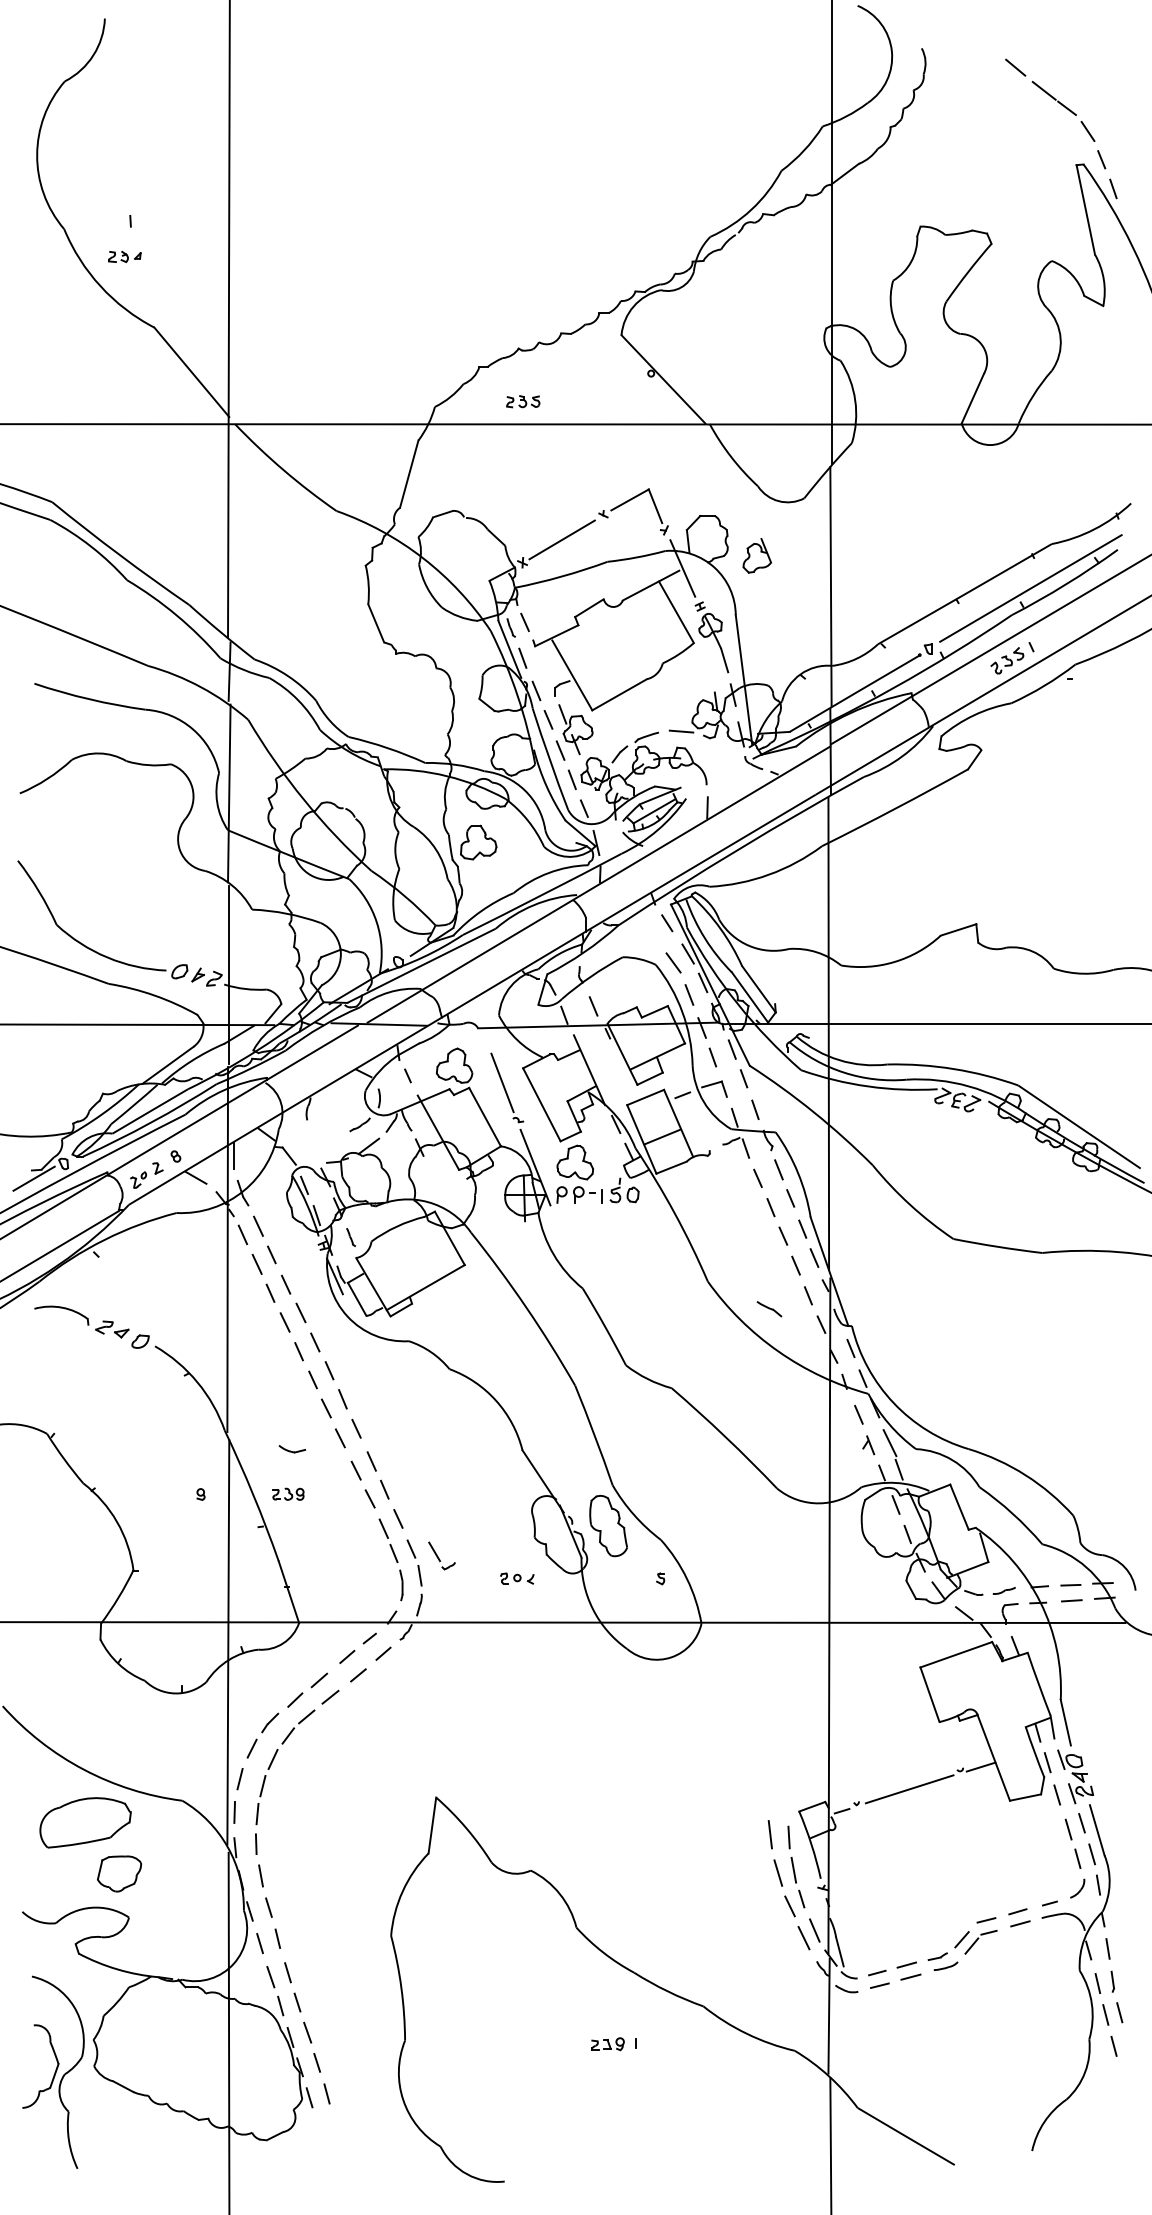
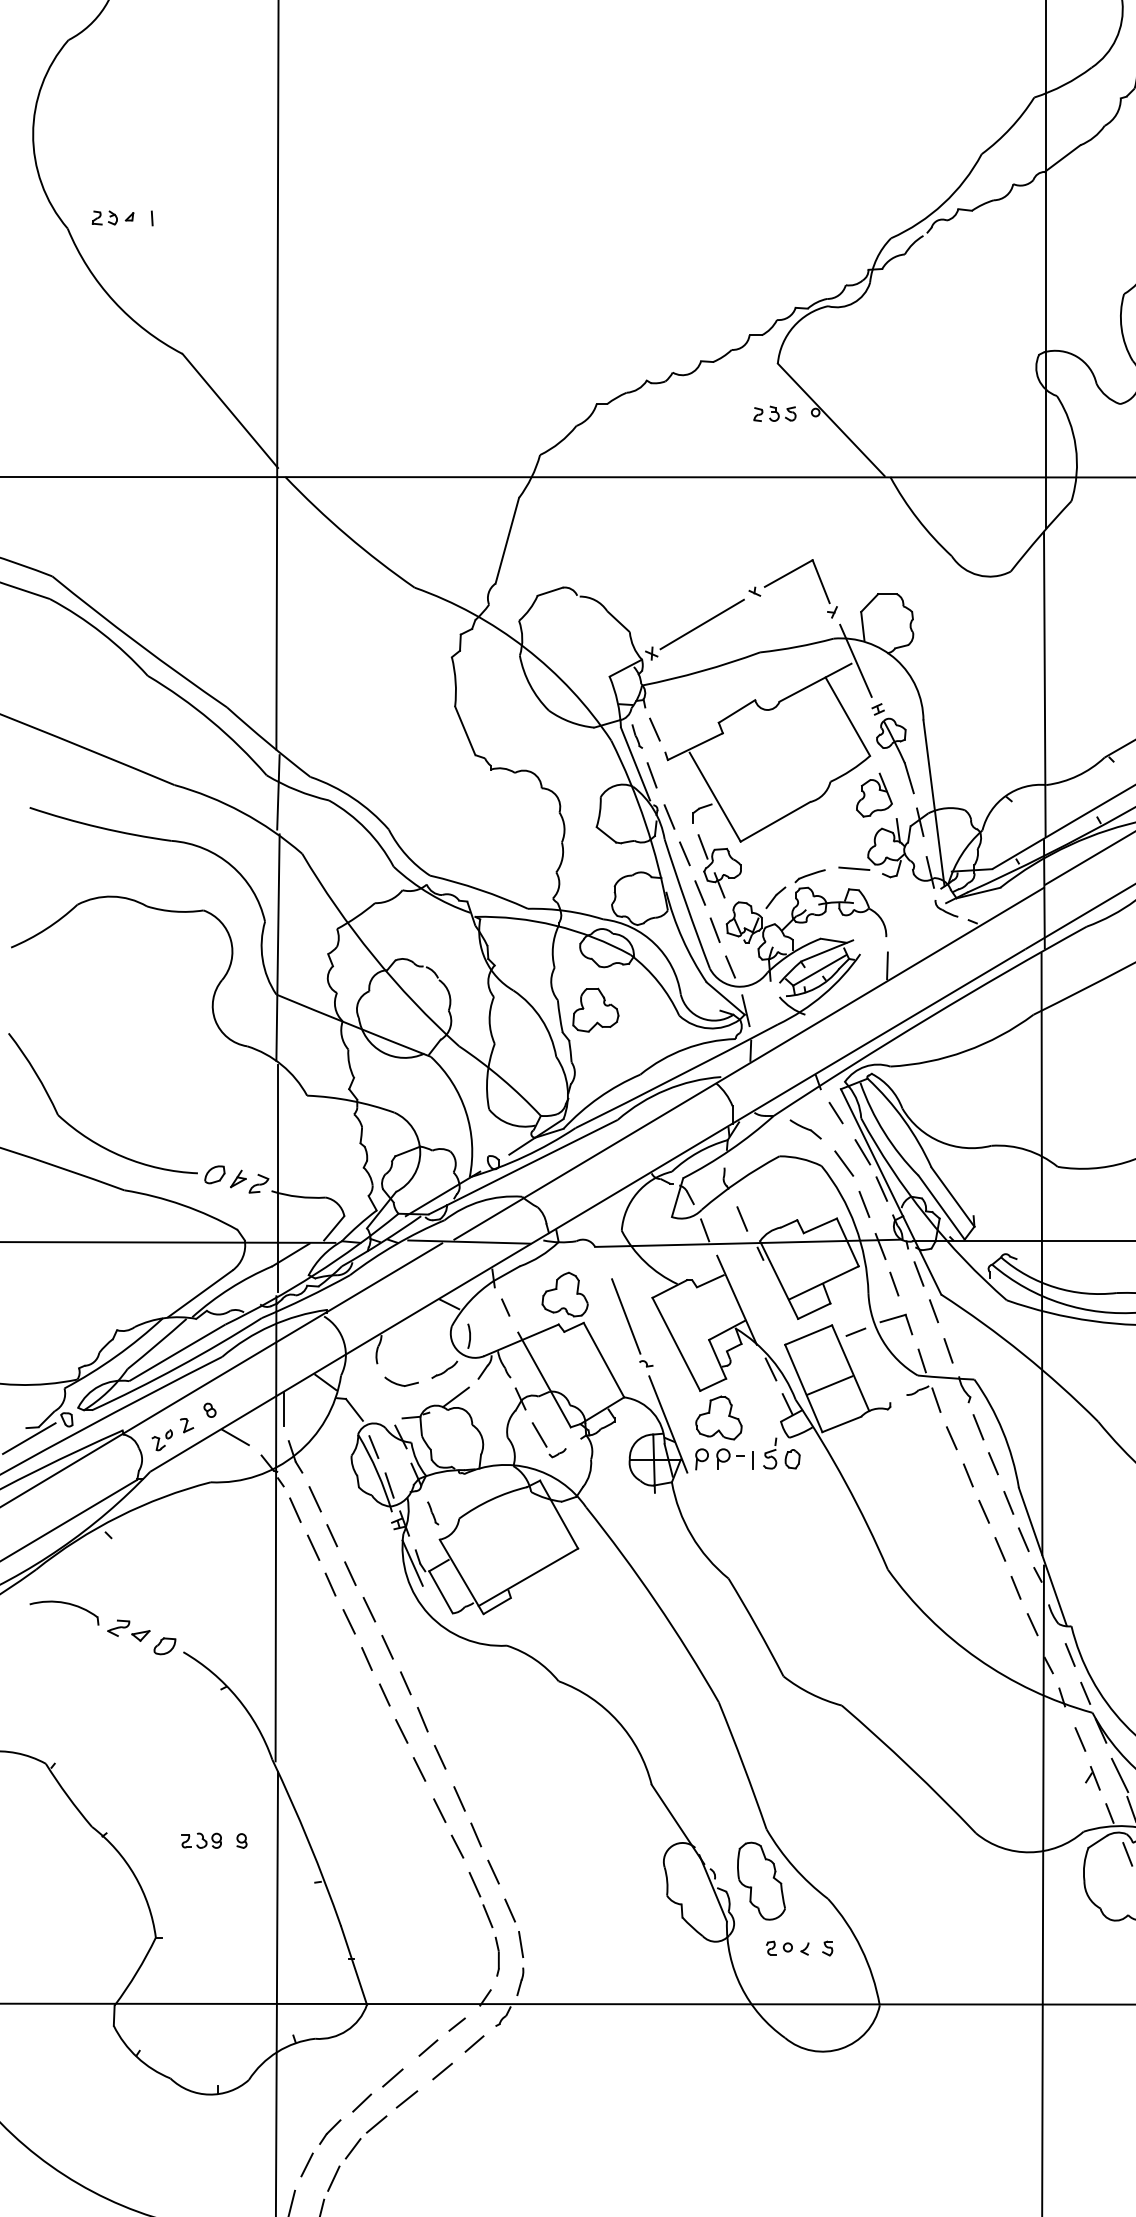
part: (124, 256) -> (112, 217), moved
part: (523, 401) -> (775, 413), moved
part: (756, 555) -> (873, 794), moved
part: (769, 1309) -> (805, 1129), moved
part: (292, 1449) -> (401, 1382), moved
part: (288, 1493) -> (201, 1839), moved
part: (441, 1555) -> (548, 1439), moved
part: (517, 1578) -> (788, 1948), moved

